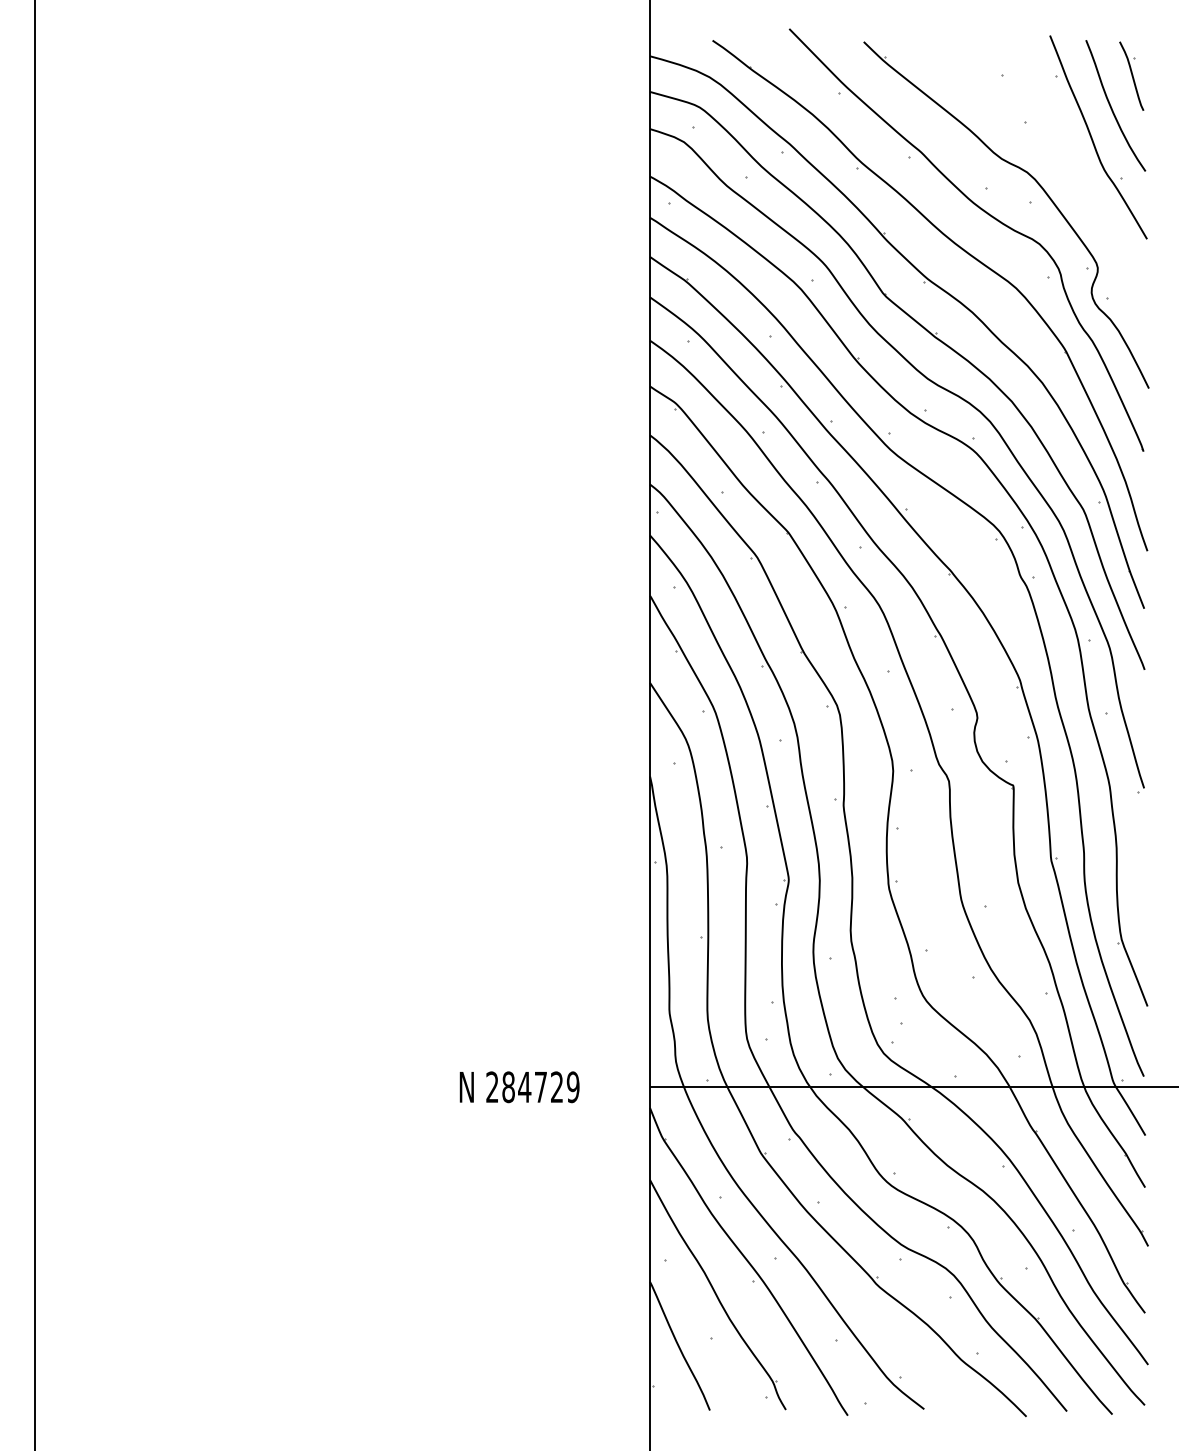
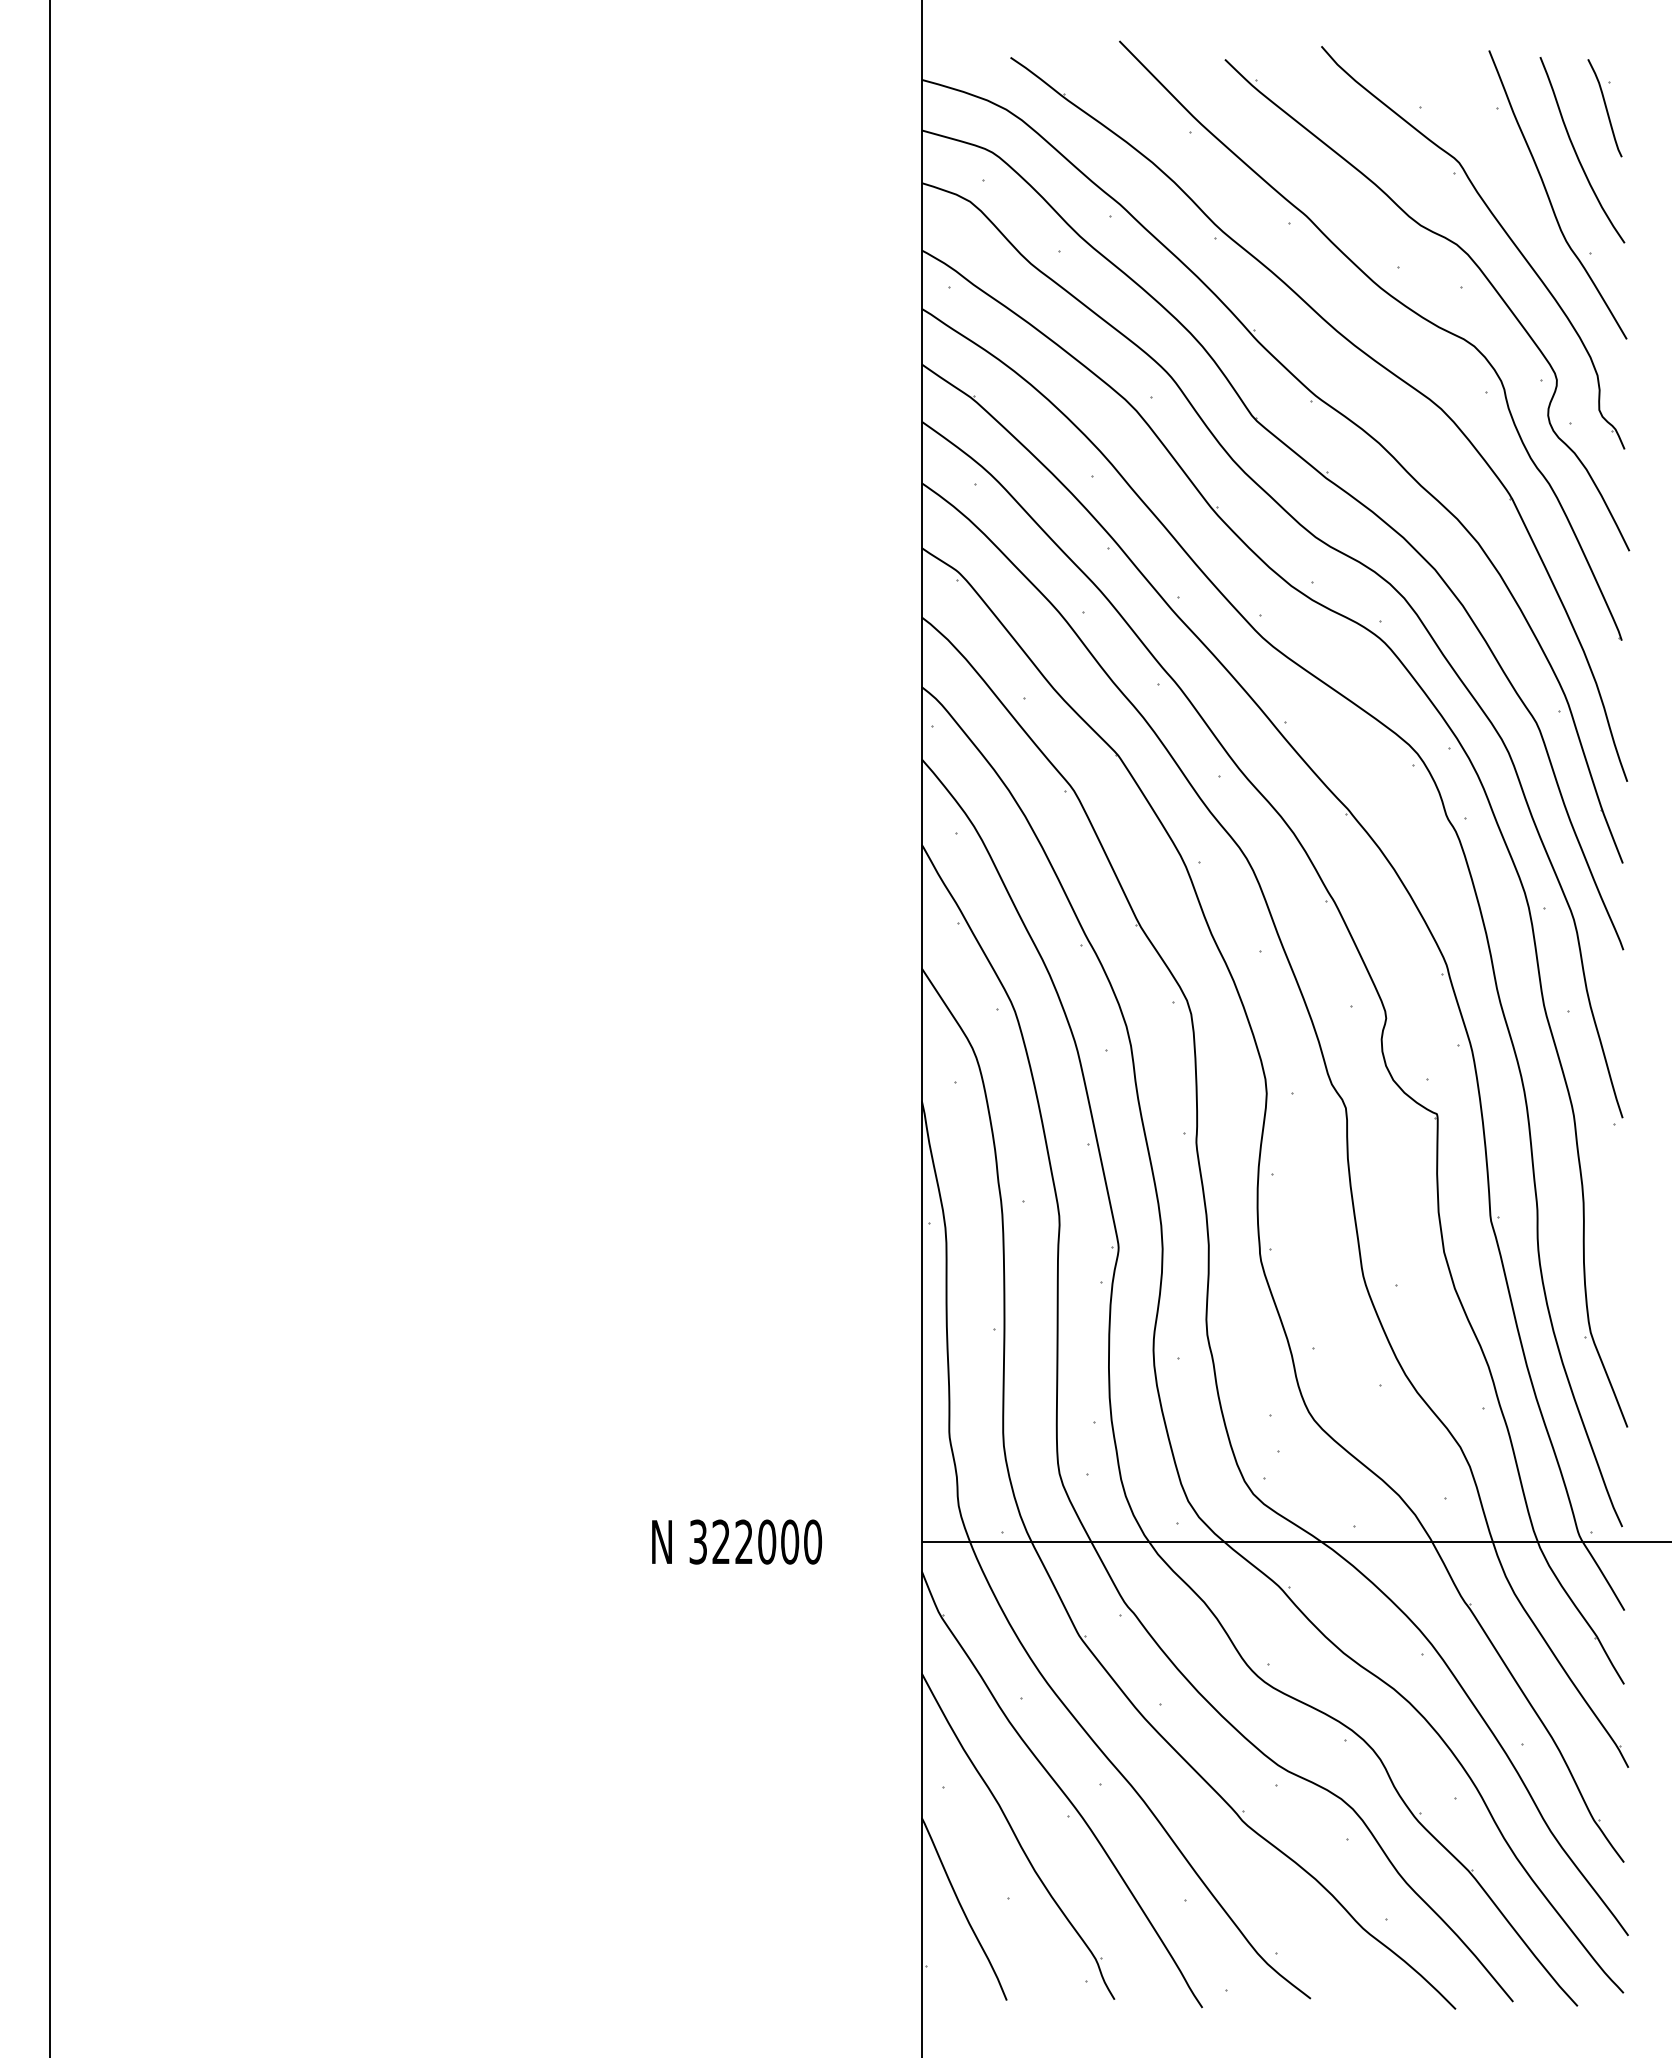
part: (1058, 161) -> (1501, 228), added
text: (532, 1086) -> (755, 1541), 284729 -> 322000

